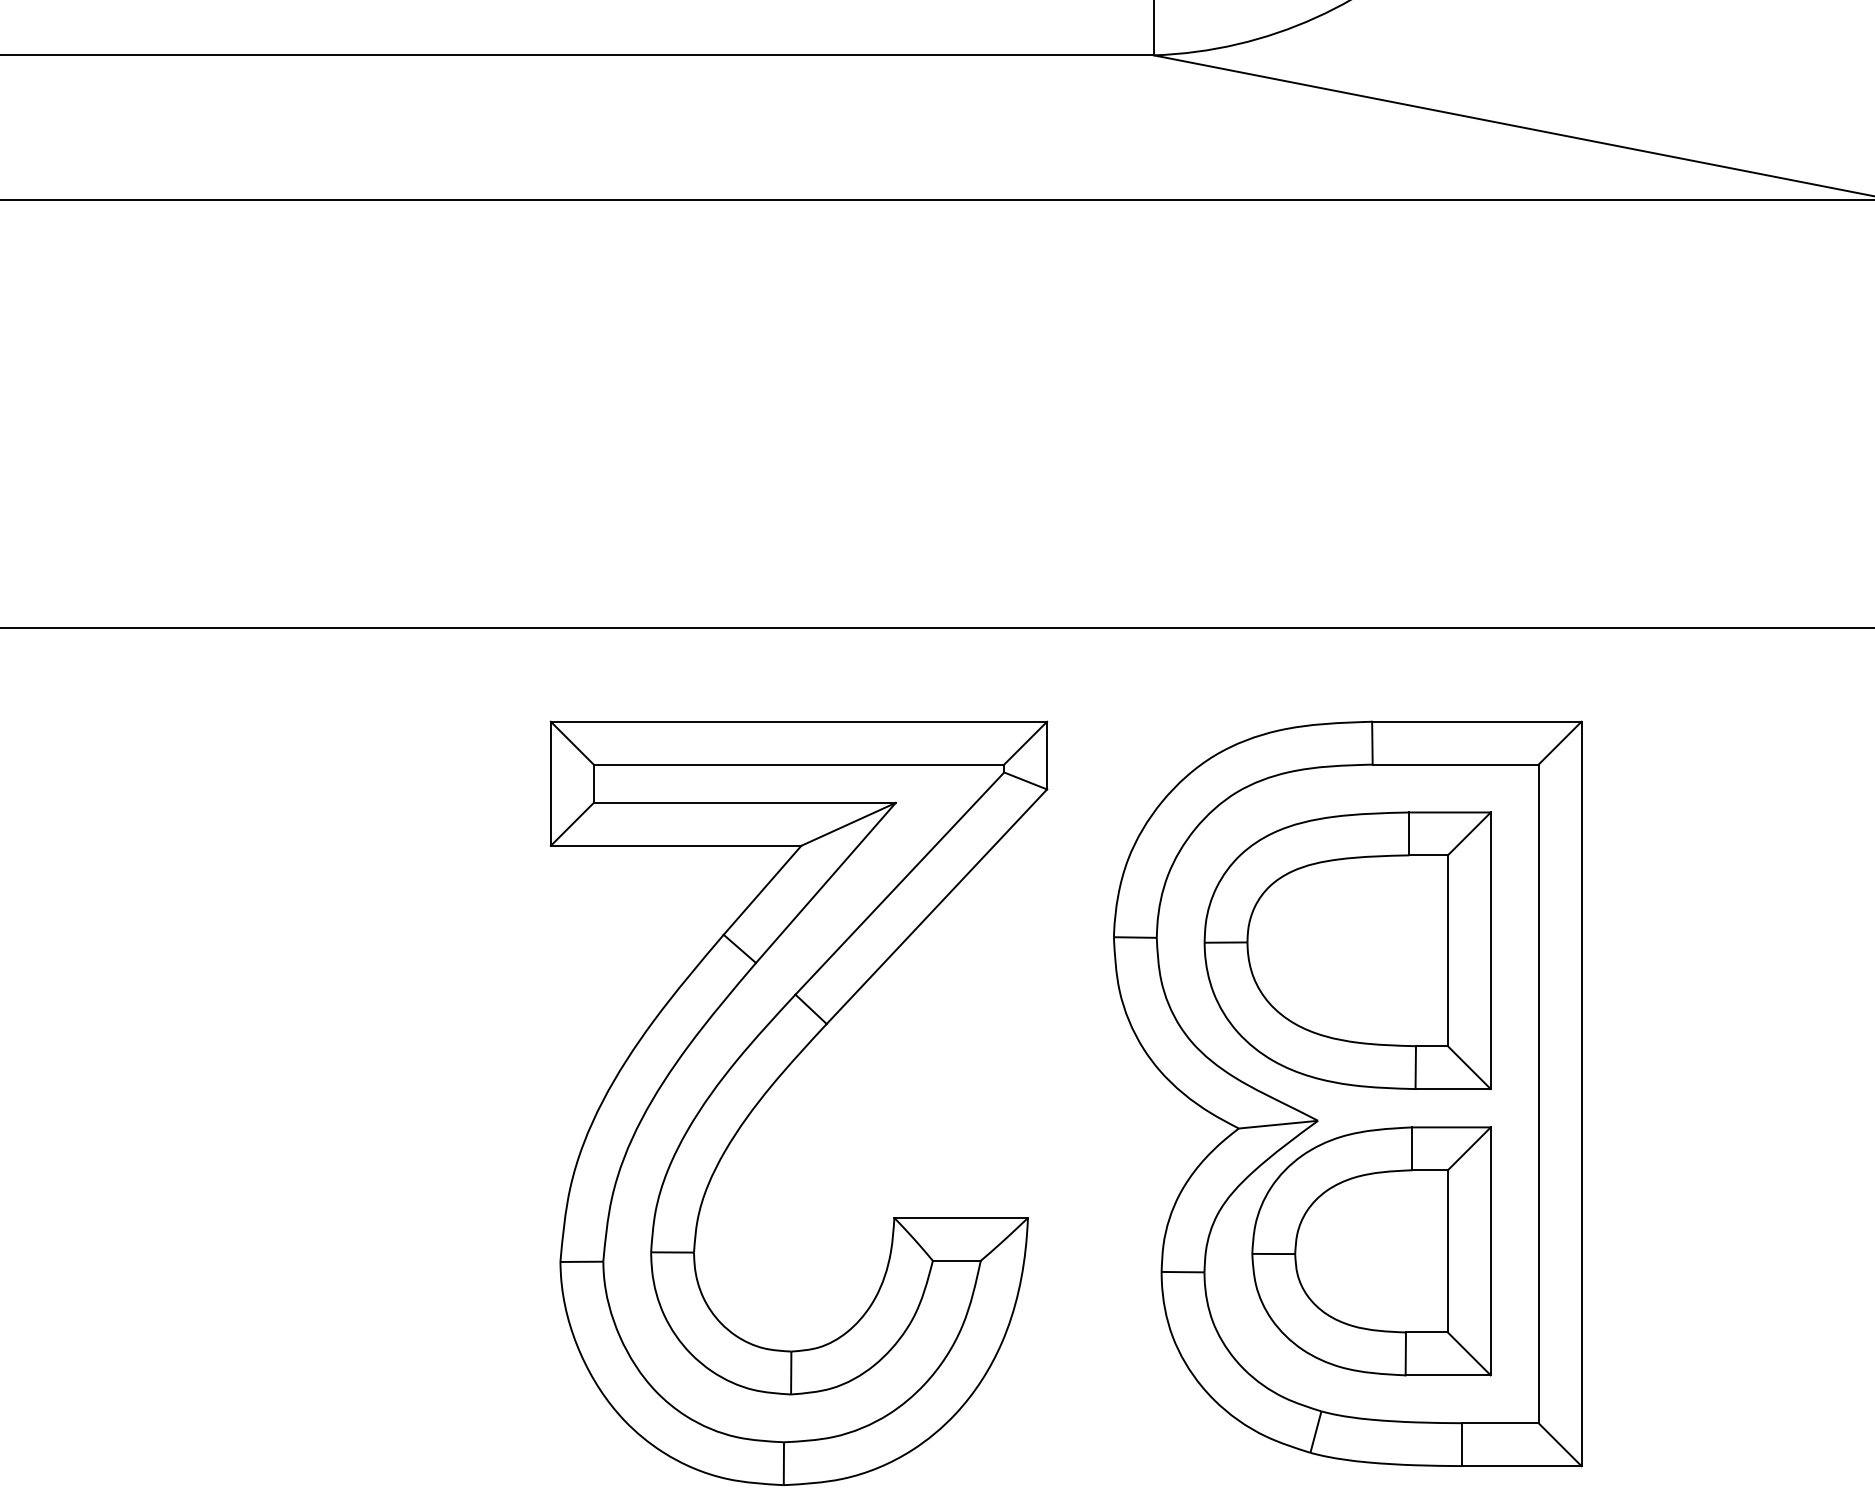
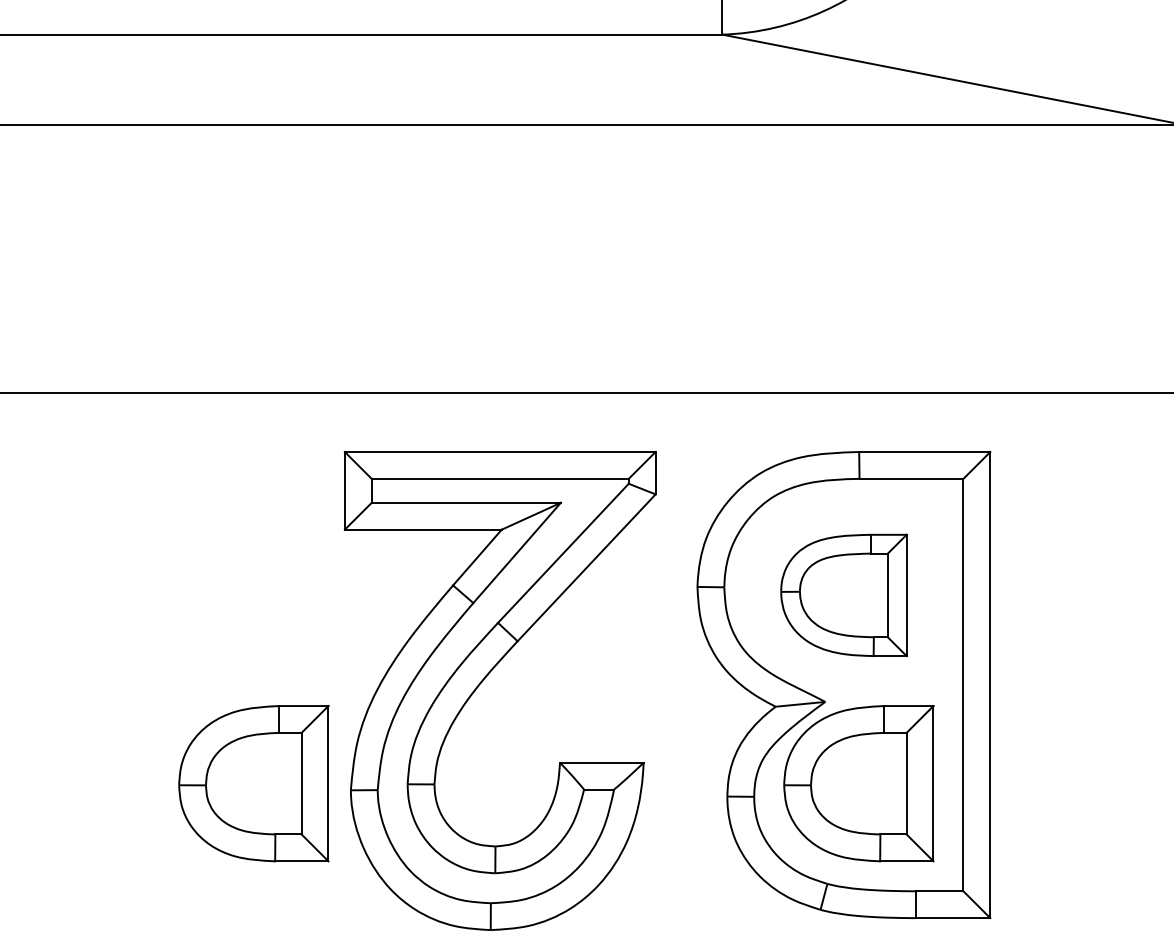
part: (1347, 950) -> (843, 595), size x0.7
part: (404, 1251) -> (253, 783), added

